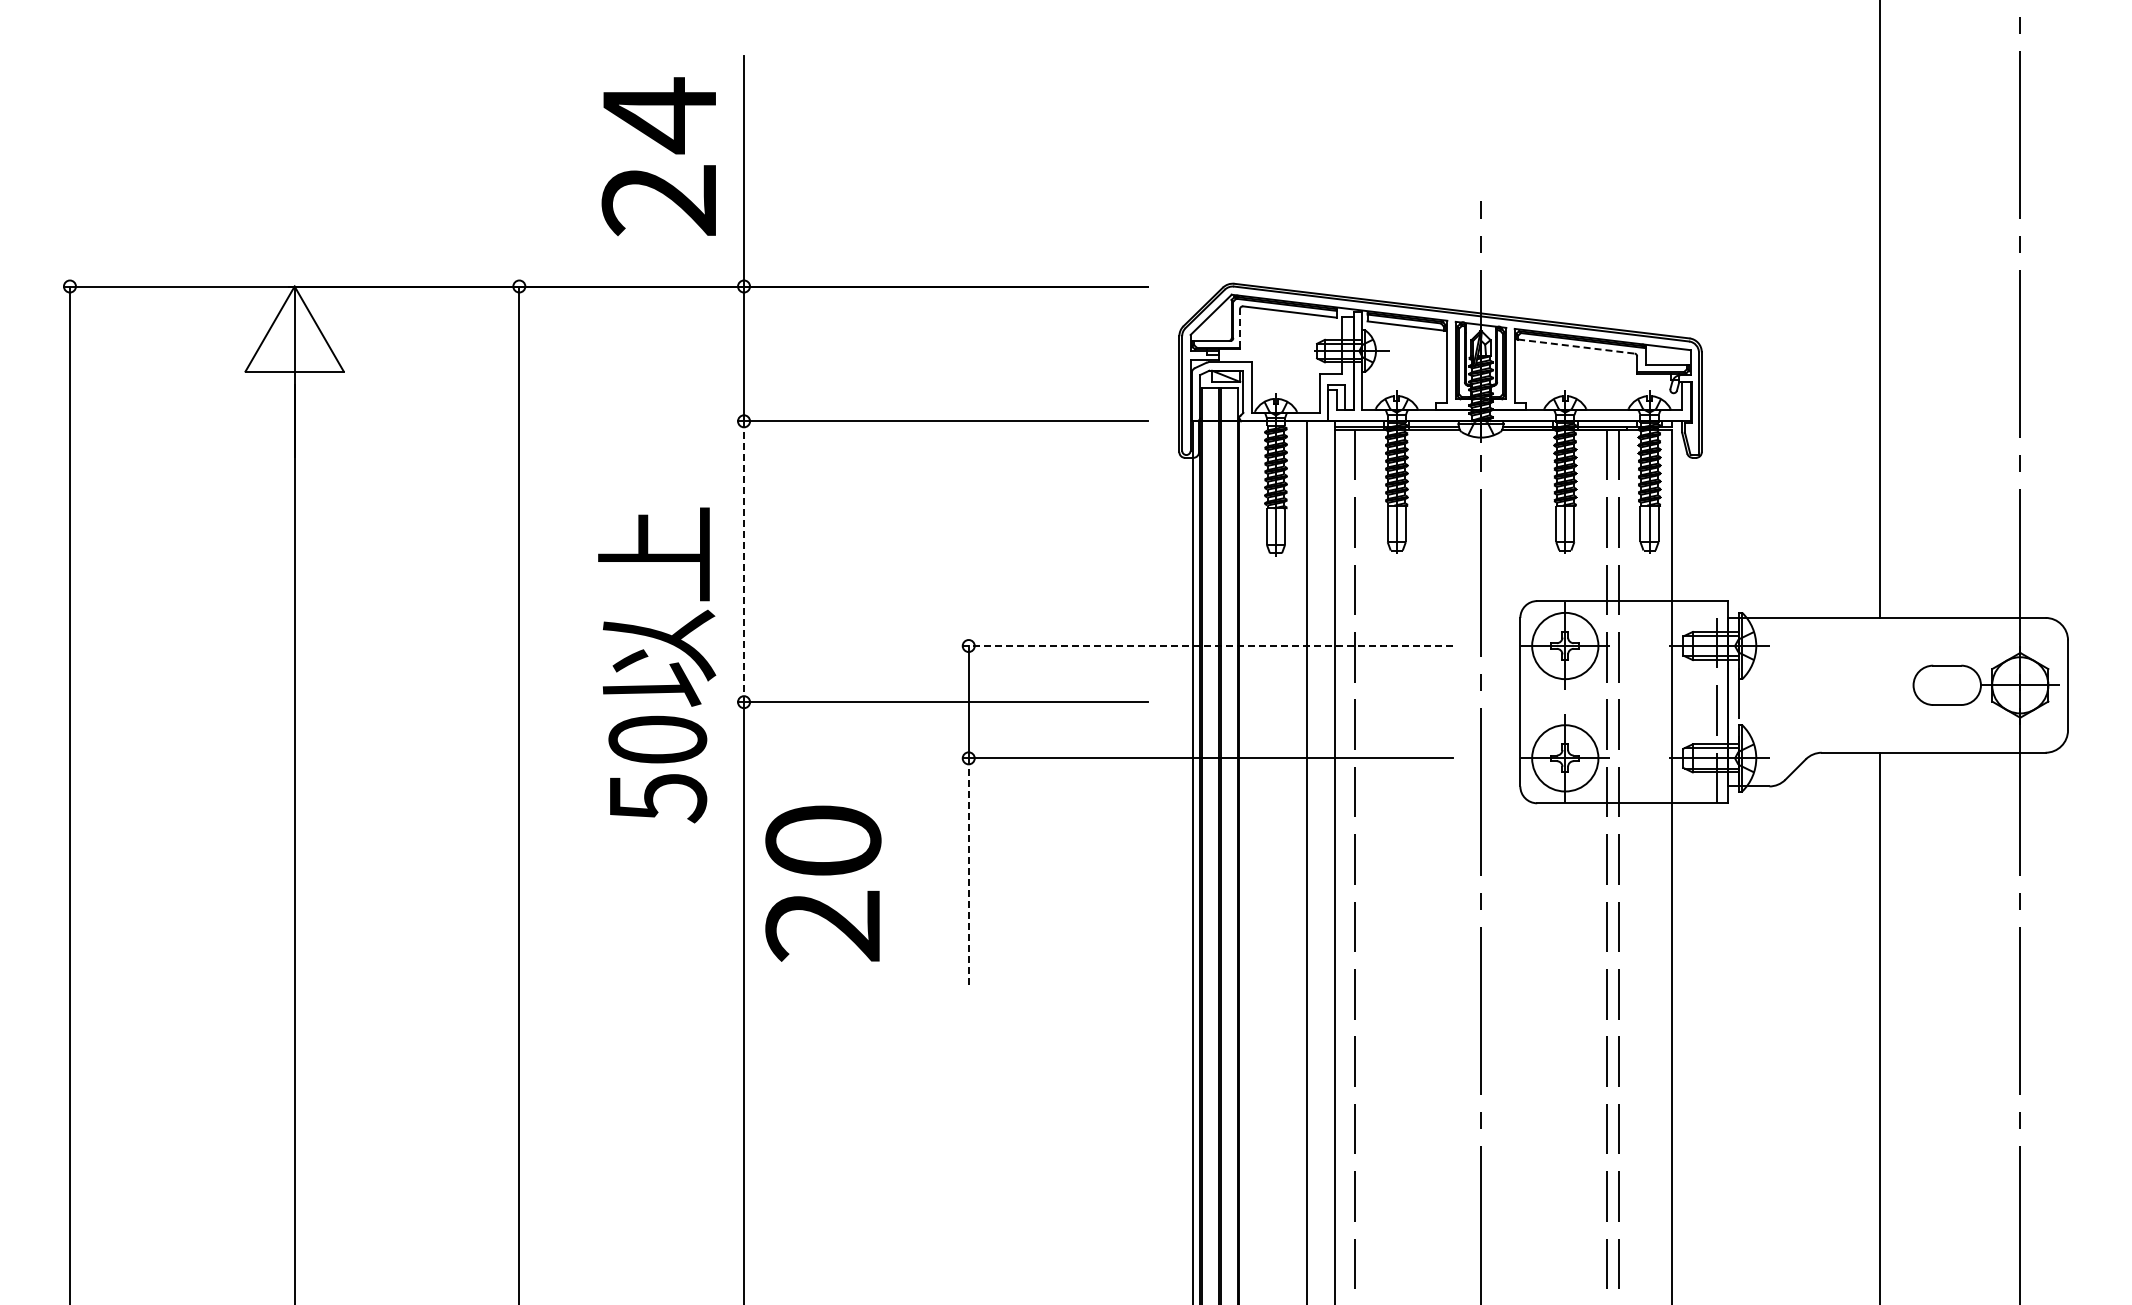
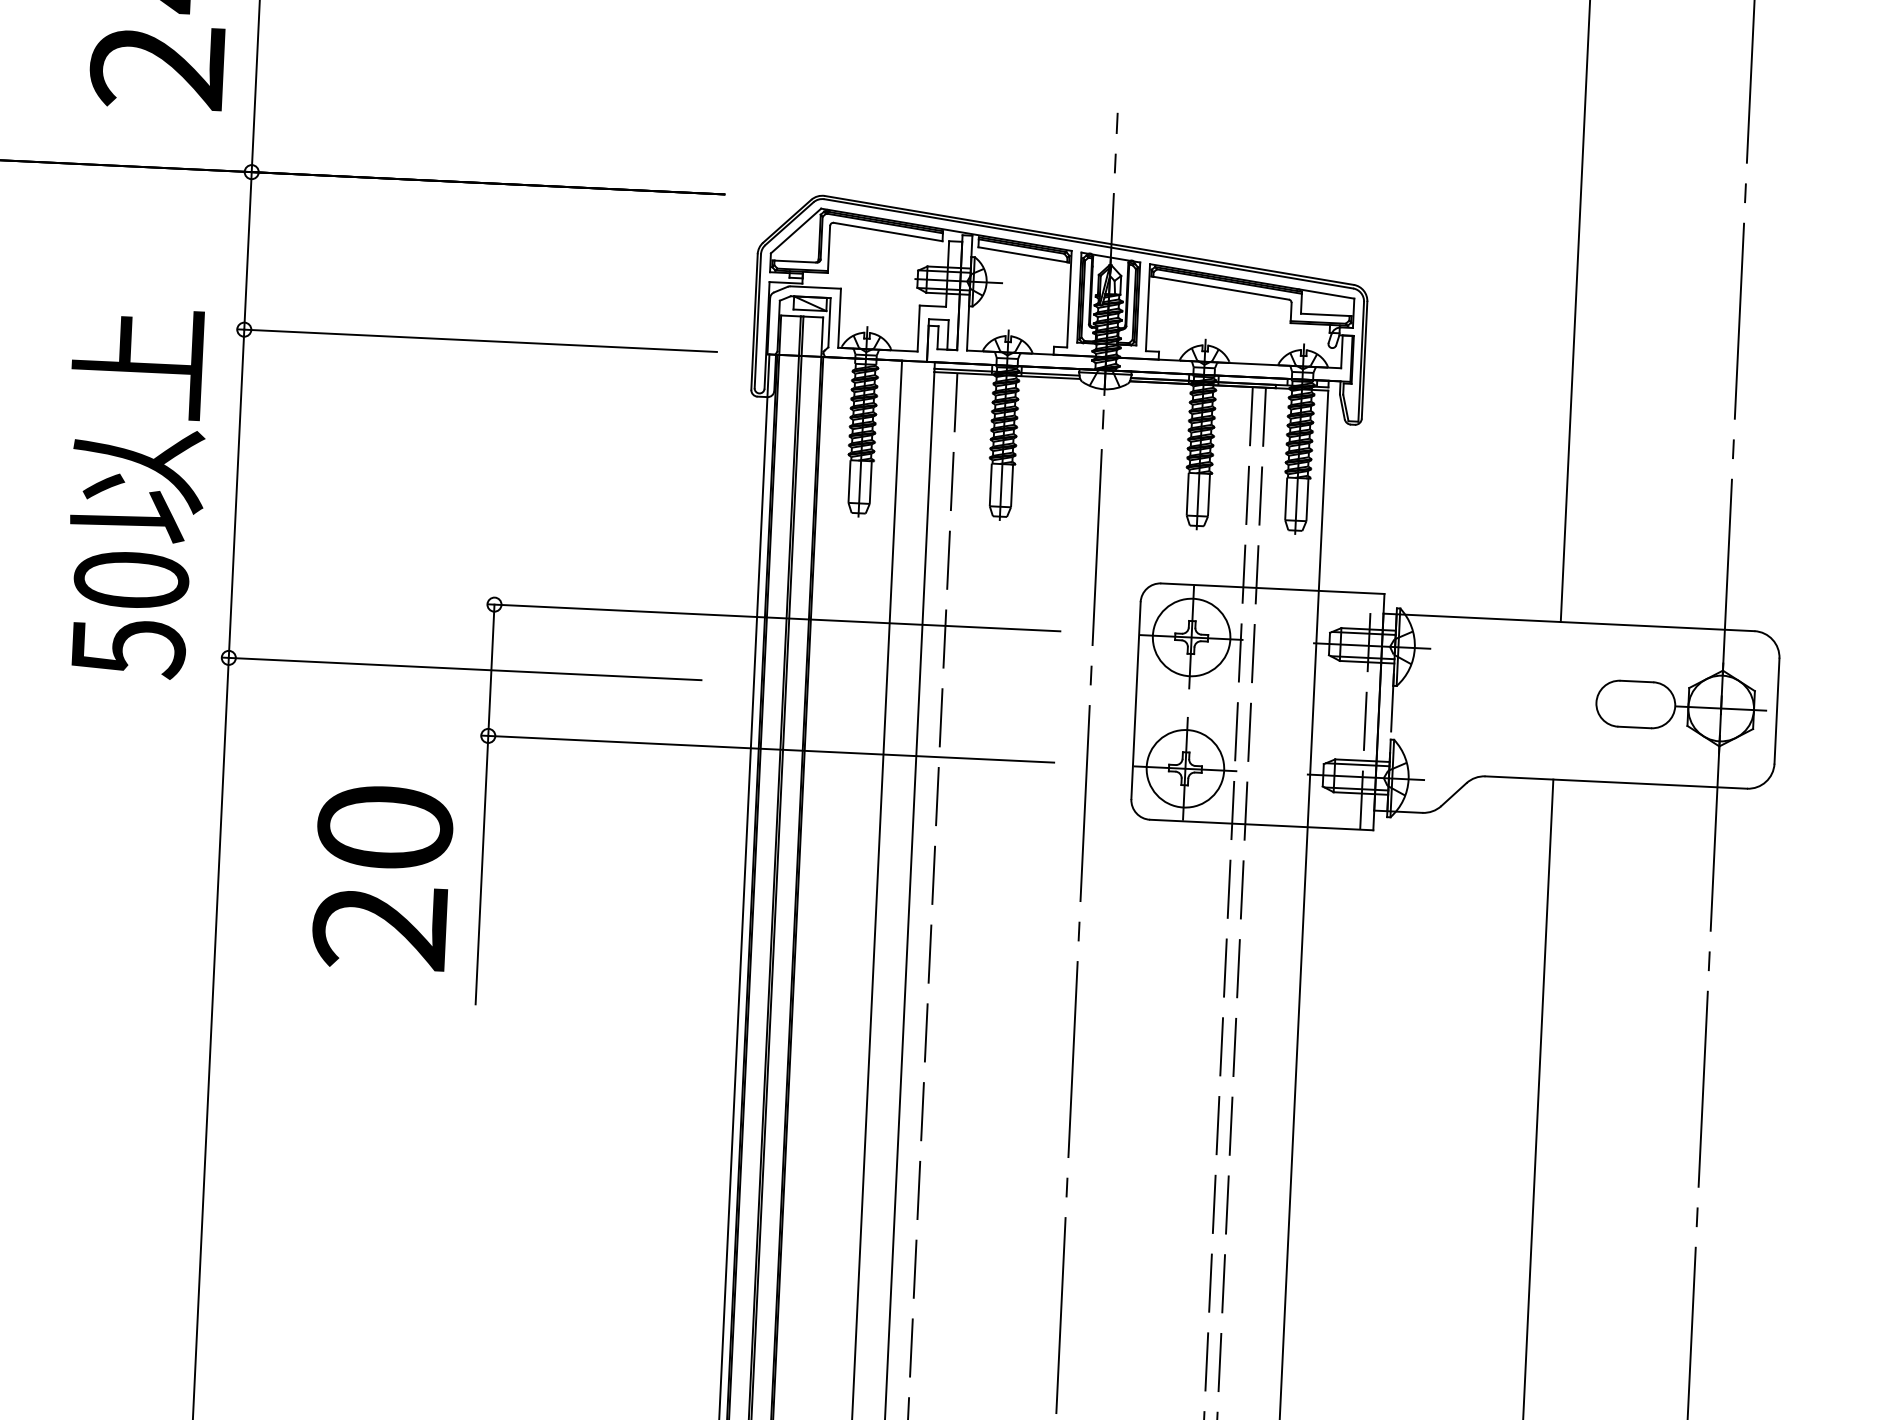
line: (1240, 327) -> (829, 247), dashed -> solid
line: (1576, 346) -> (1221, 288), dashed -> solid
line: (744, 562) -> (237, 494), dashed -> solid
line: (1208, 646) -> (774, 618), dashed -> solid
text: (657, 665) -> (135, 493), moved
line: (968, 873) -> (481, 870), dashed -> solid
text: (823, 883) -> (382, 877), moved

